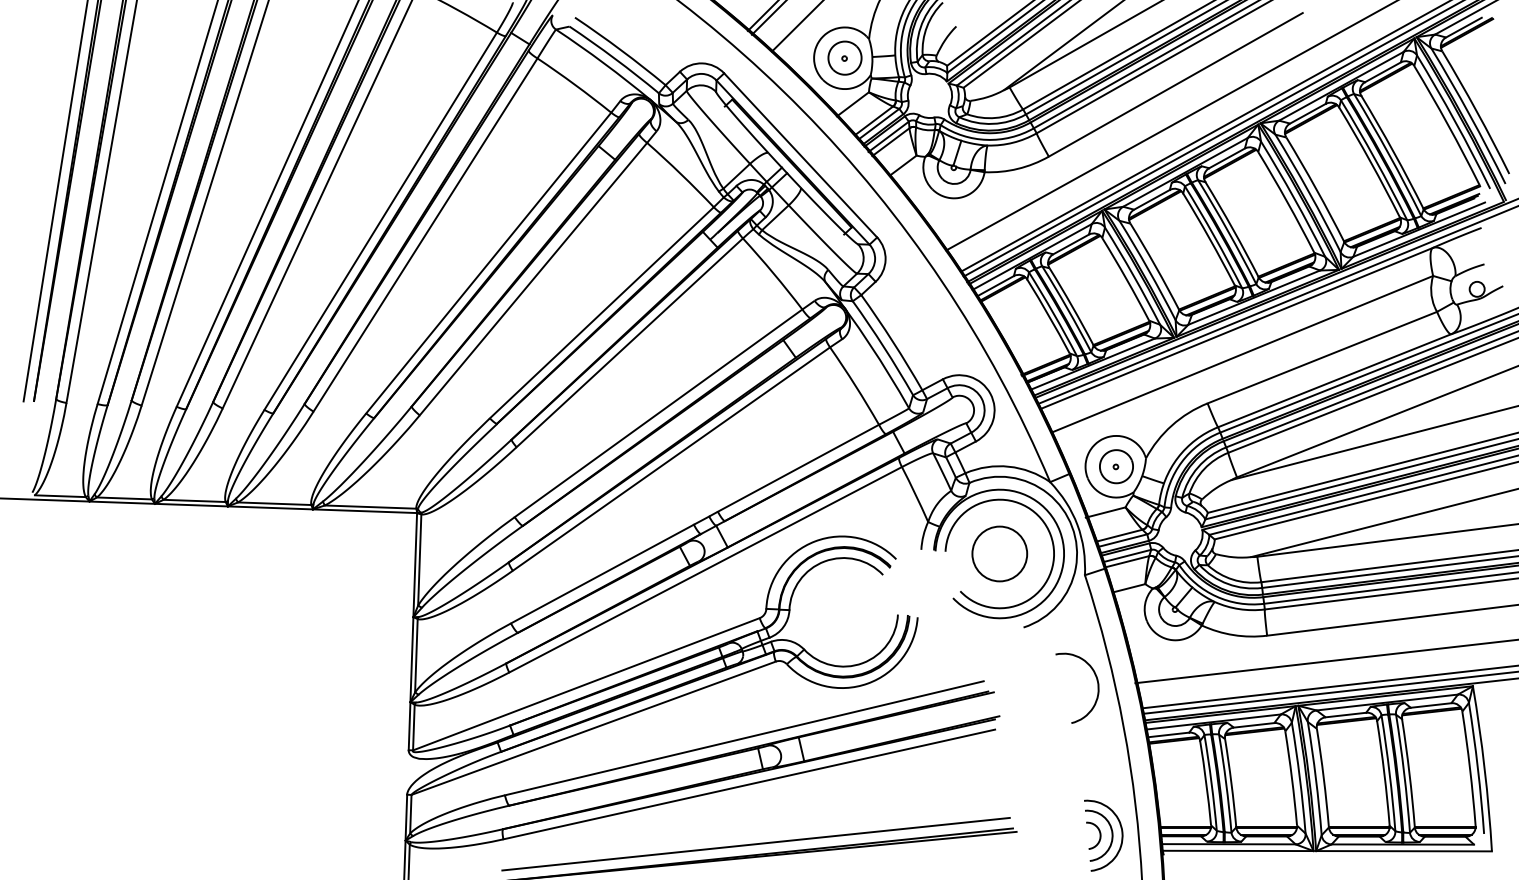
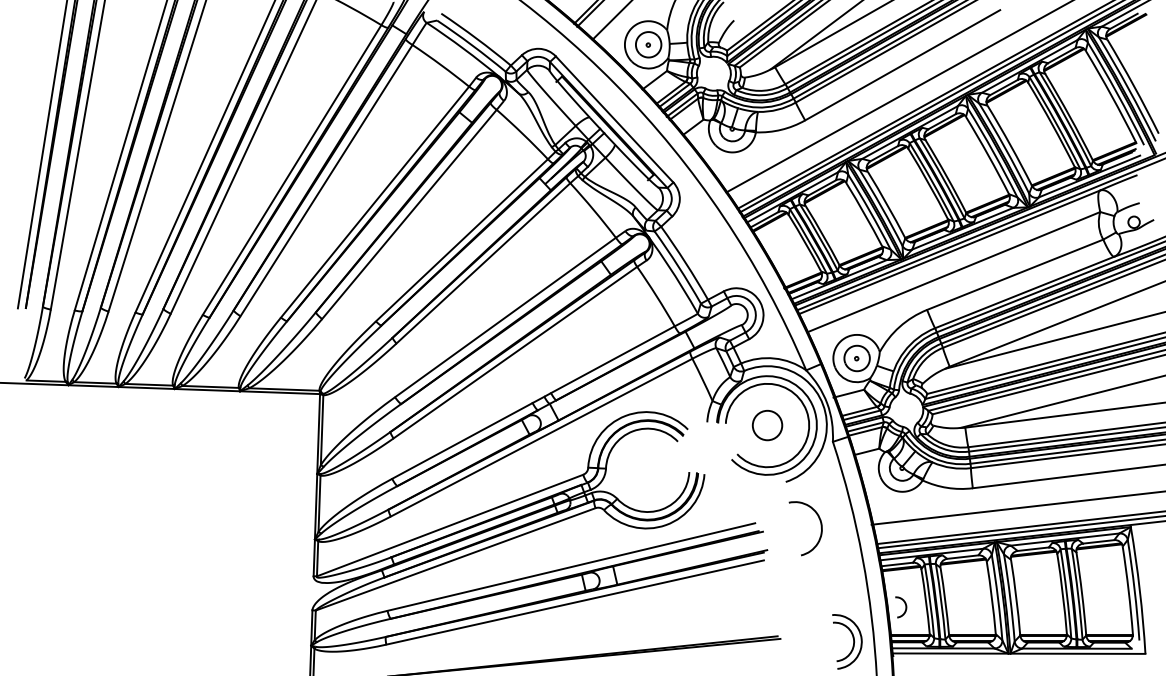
circle: (999, 553) -> (767, 425), size x0.7
curve: (1097, 687) -> (821, 528), moved
arc: (1099, 835) -> (905, 607), moved
line: (755, 843) -> (579, 647), removed

